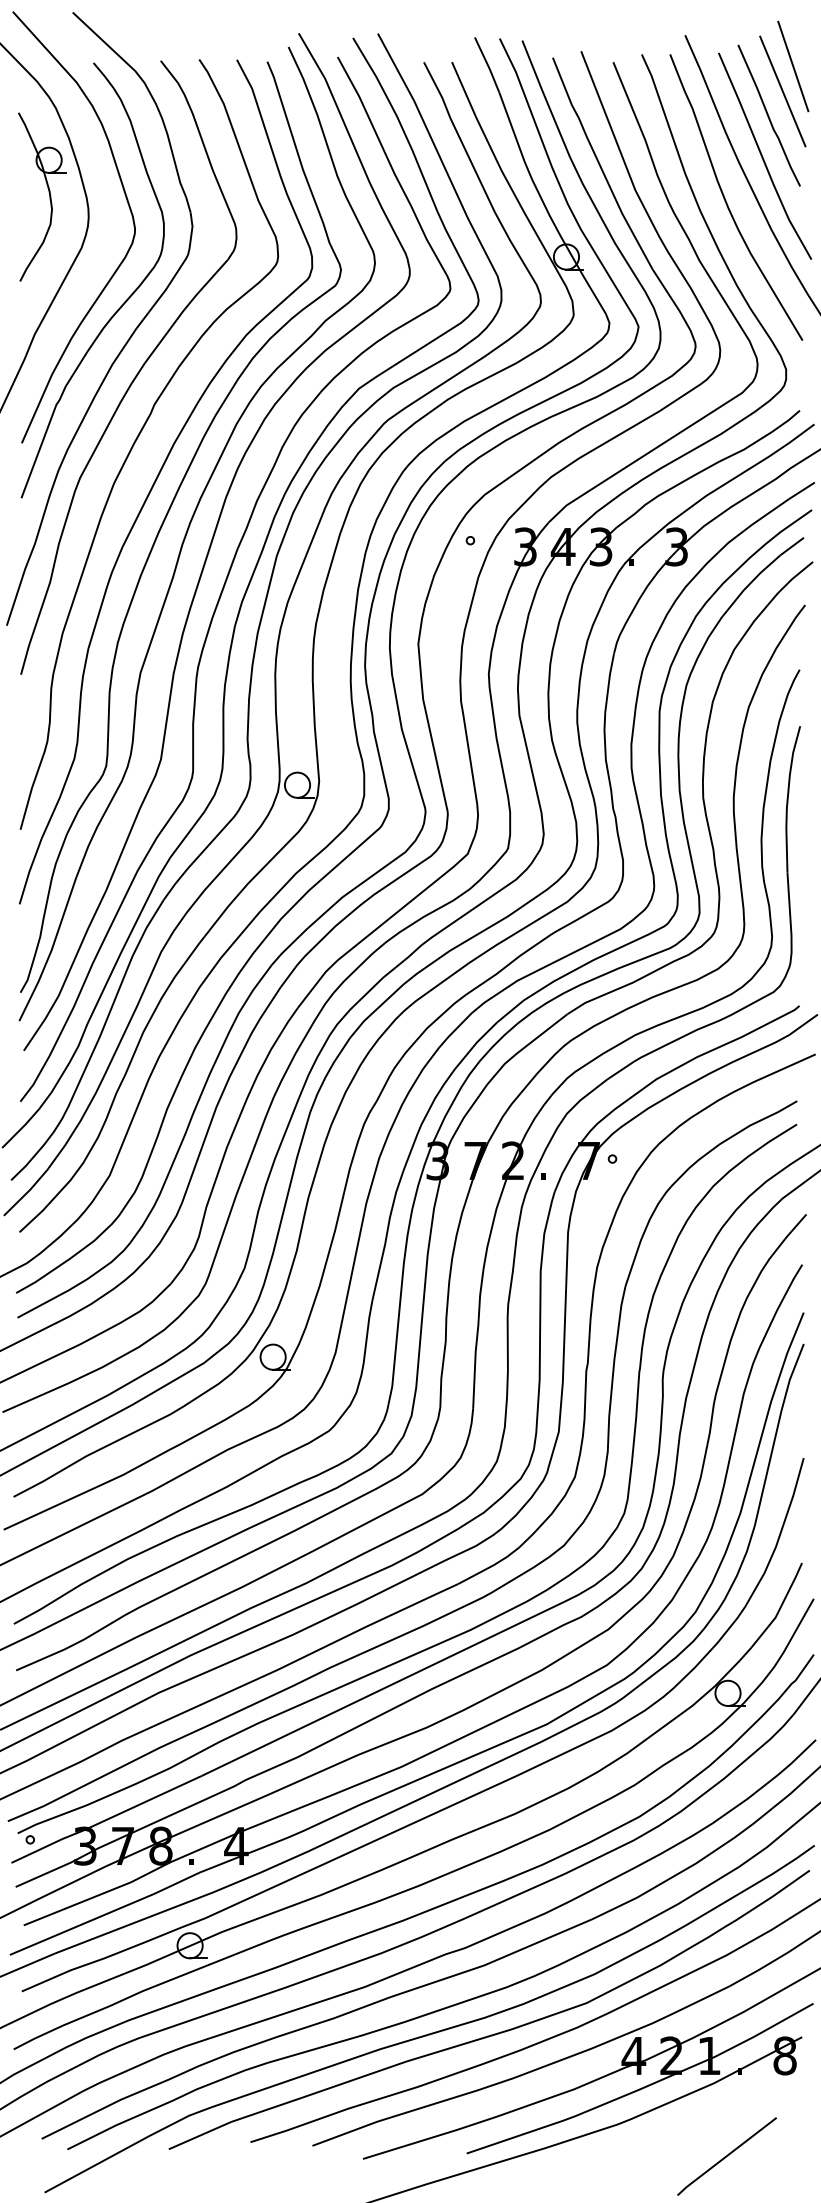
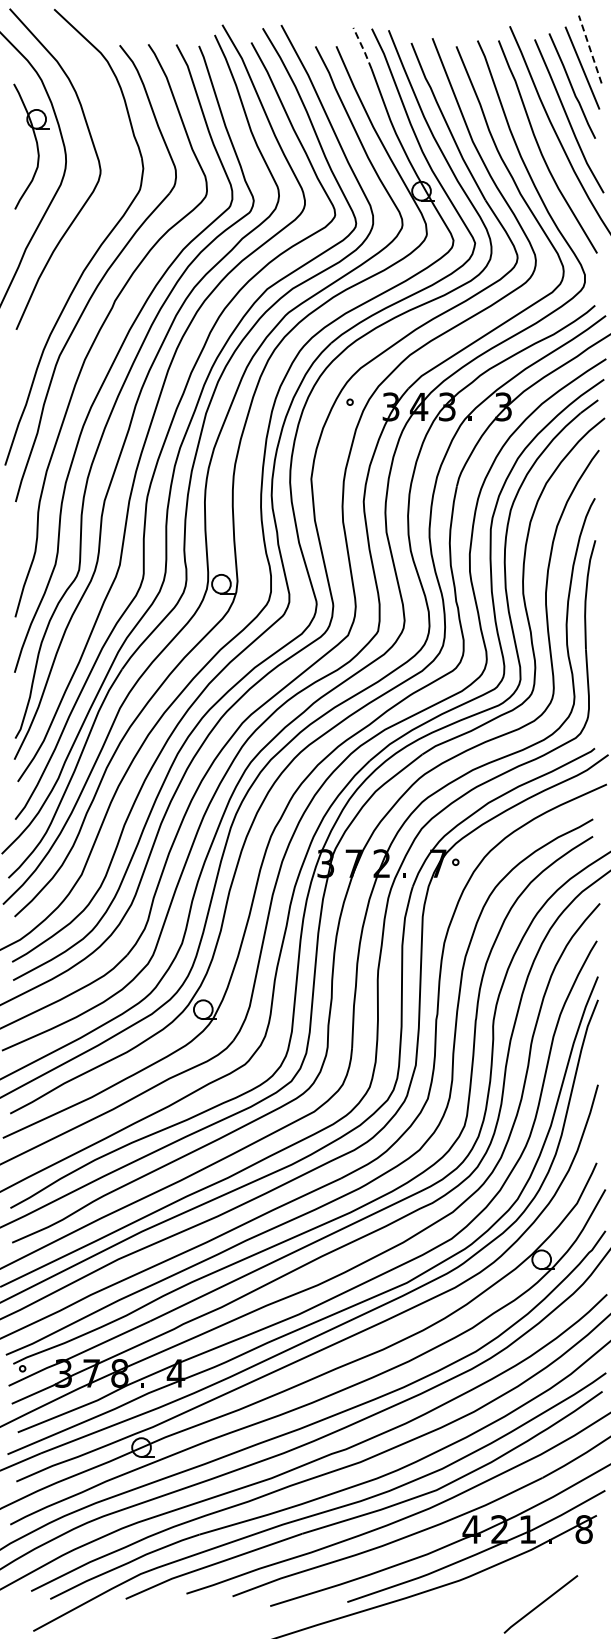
line: (487, 65) -> (362, 48), solid -> dashed
line: (793, 66) -> (590, 49), solid -> dashed
curve: (118, 307) -> (88, 228), removed

